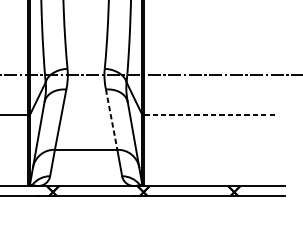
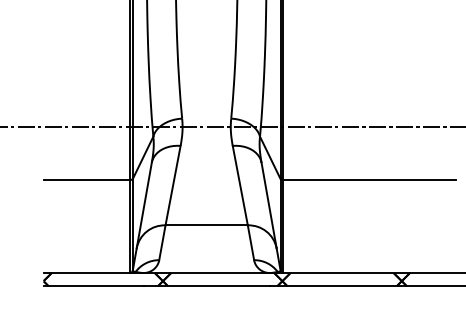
line: (210, 115) -> (370, 179), dashed -> solid
line: (111, 120) -> (240, 186), dashed -> solid

